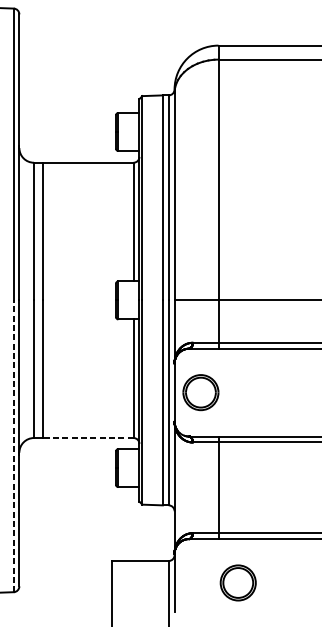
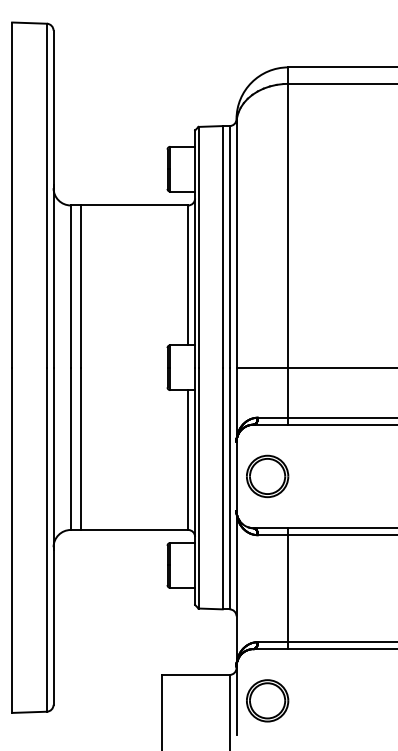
line: (88, 437) -> (134, 529), dashed -> solid
line: (13, 446) -> (46, 539), dashed -> solid
part: (238, 582) -> (267, 700), moved

